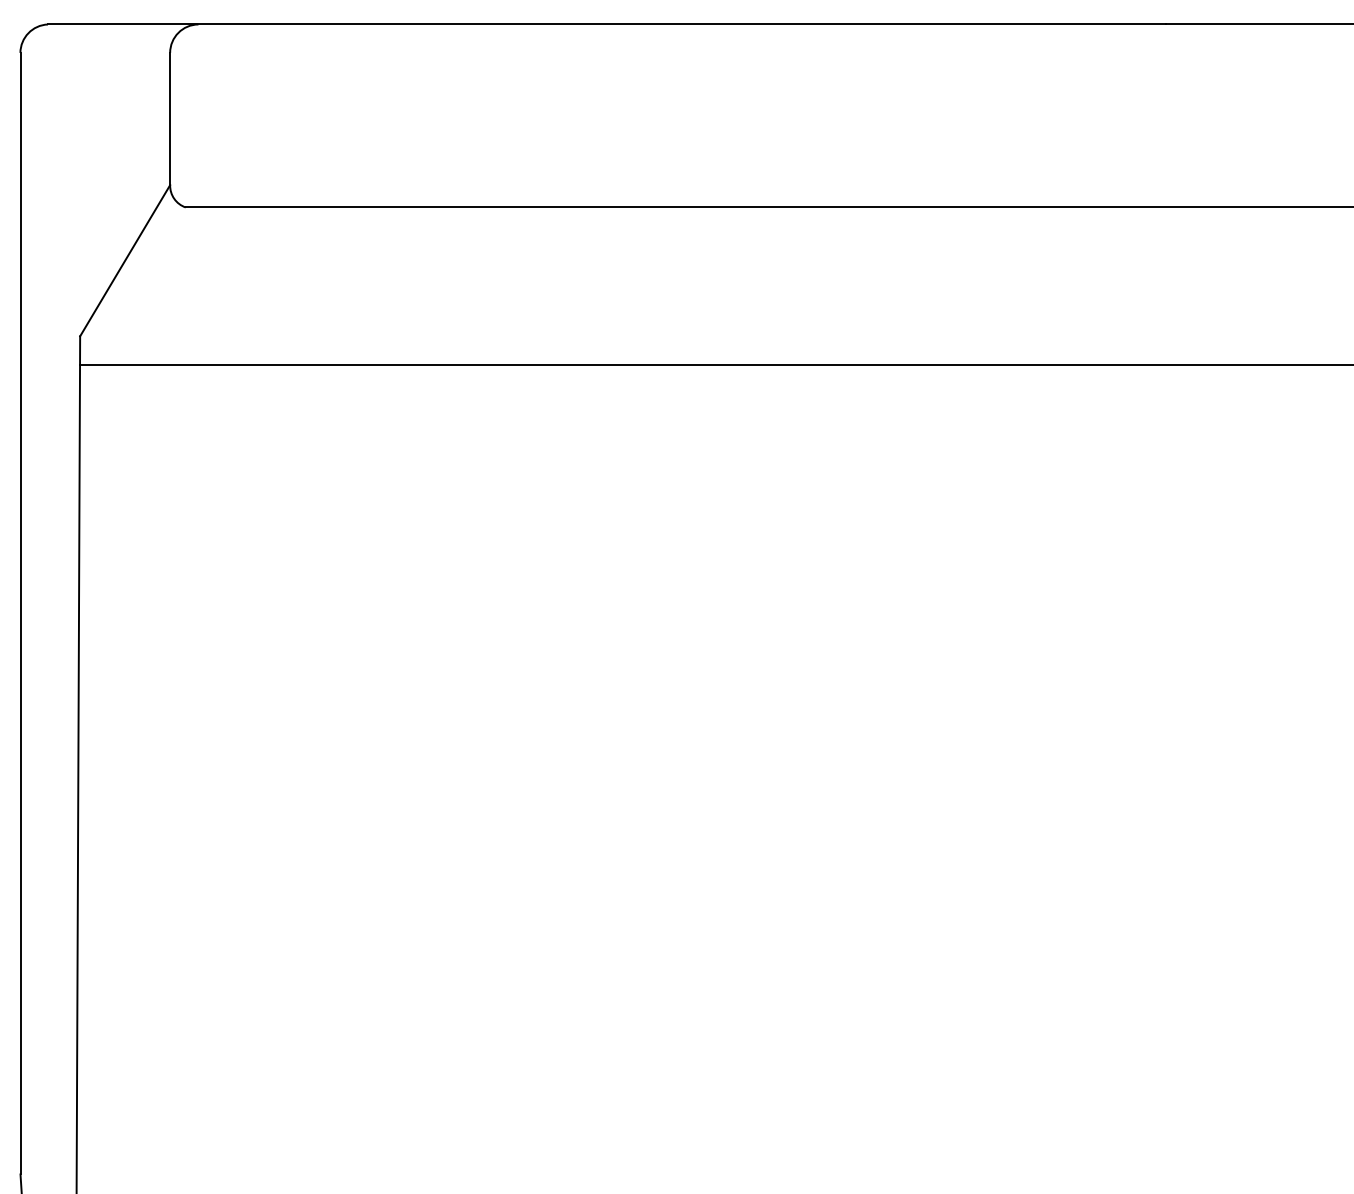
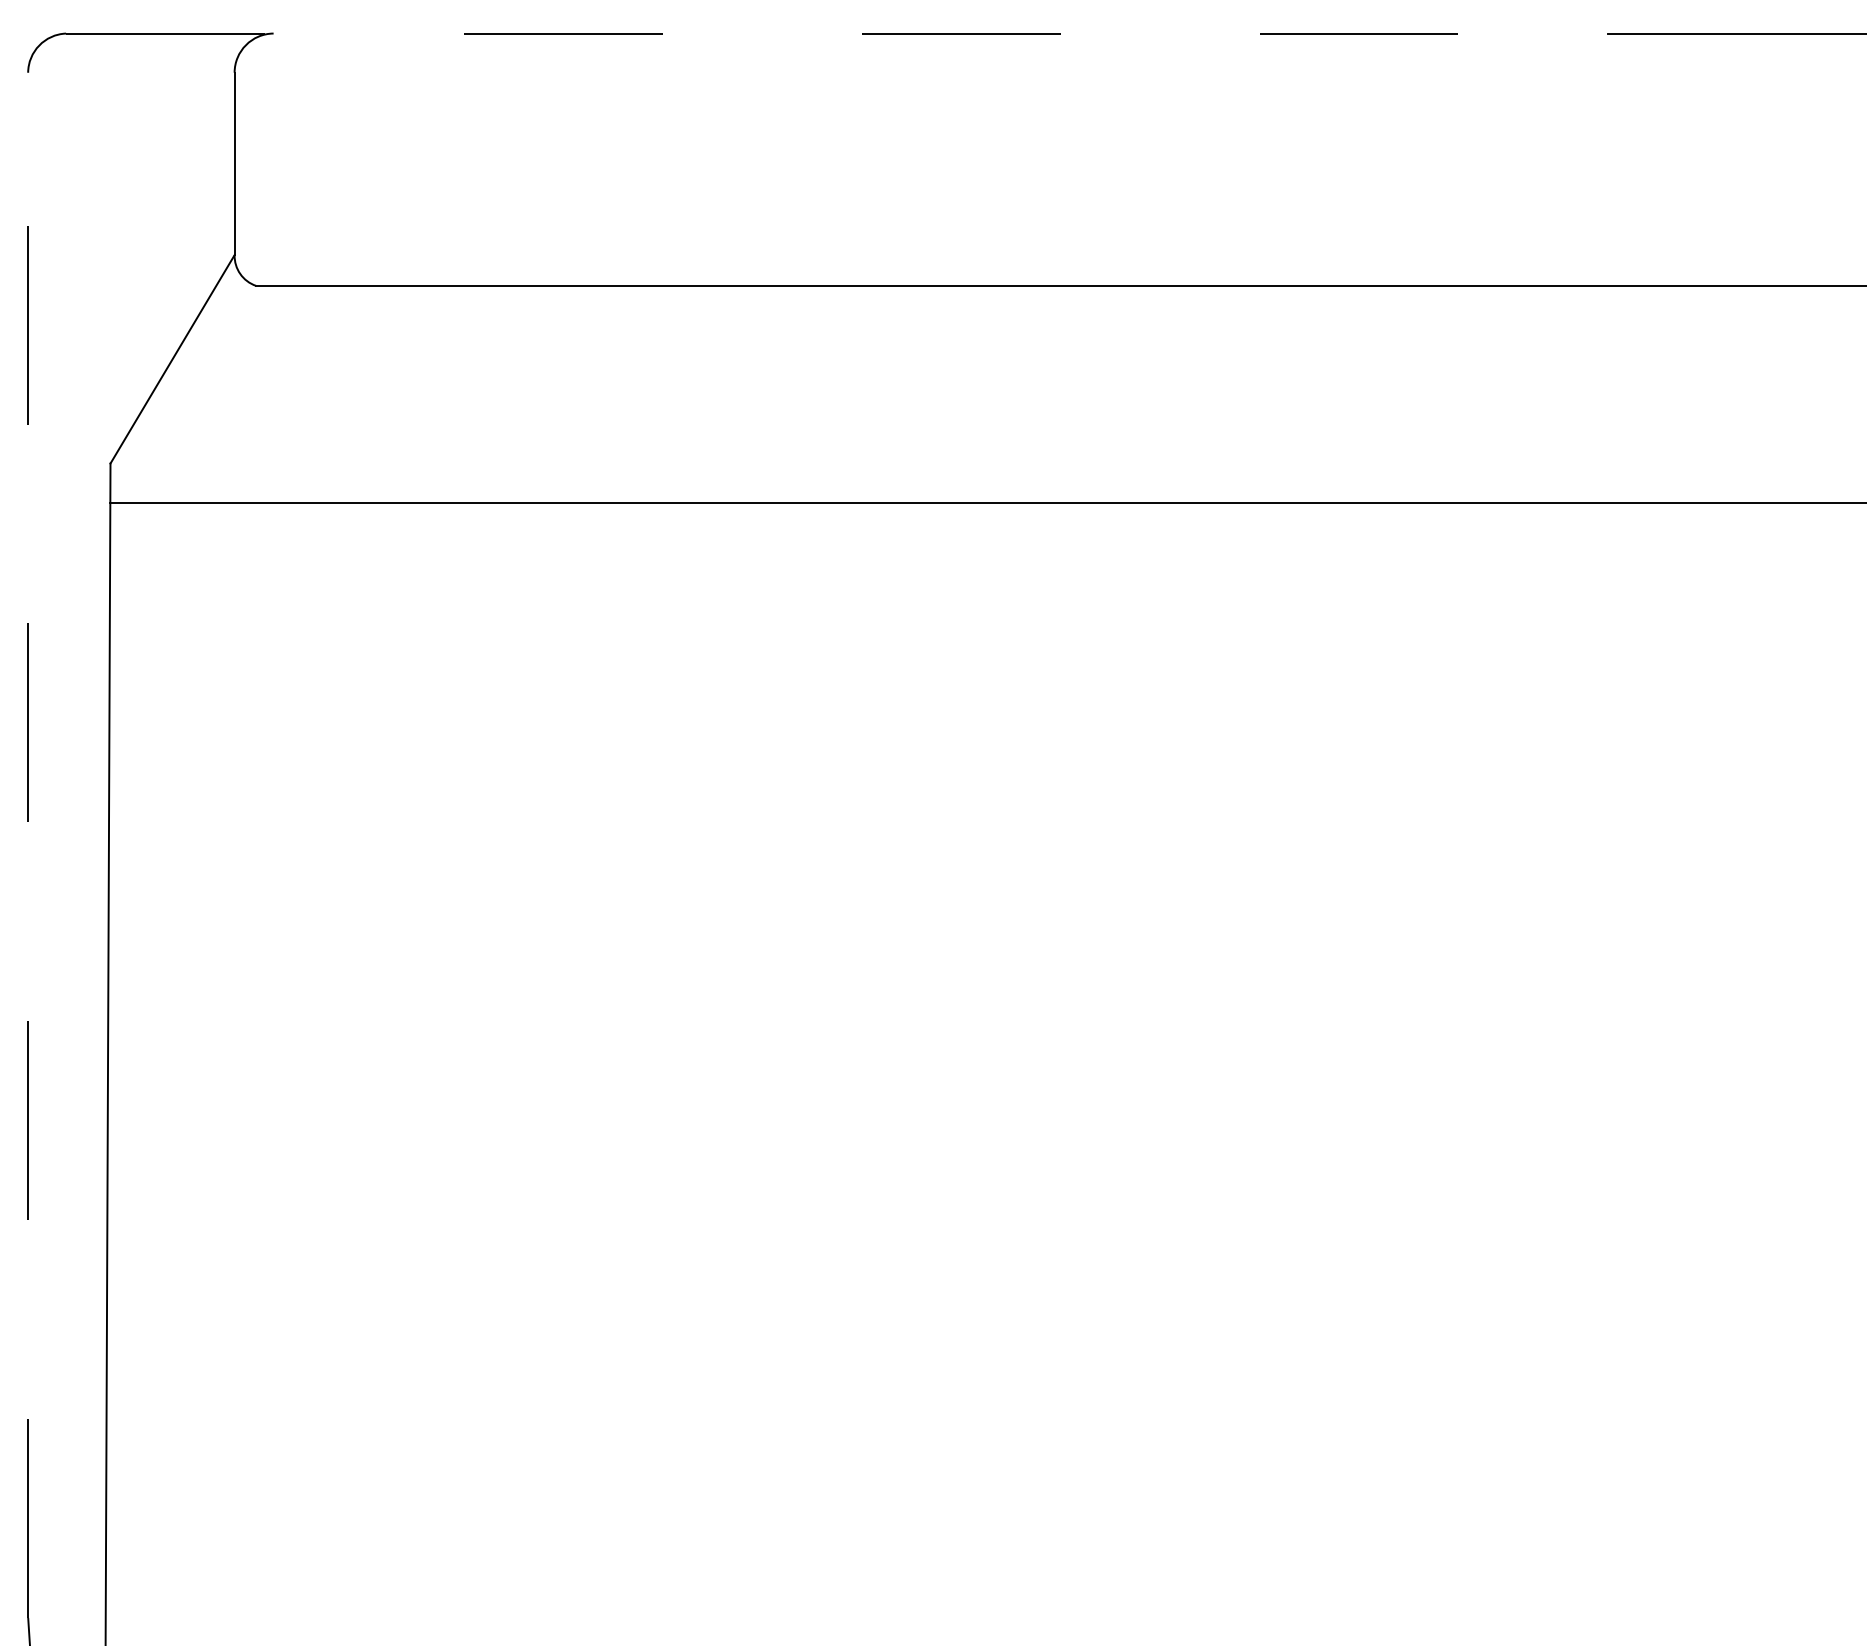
line: (607, 24) -> (837, 33), solid -> dashed
line: (20, 612) -> (28, 844), solid -> dashed

